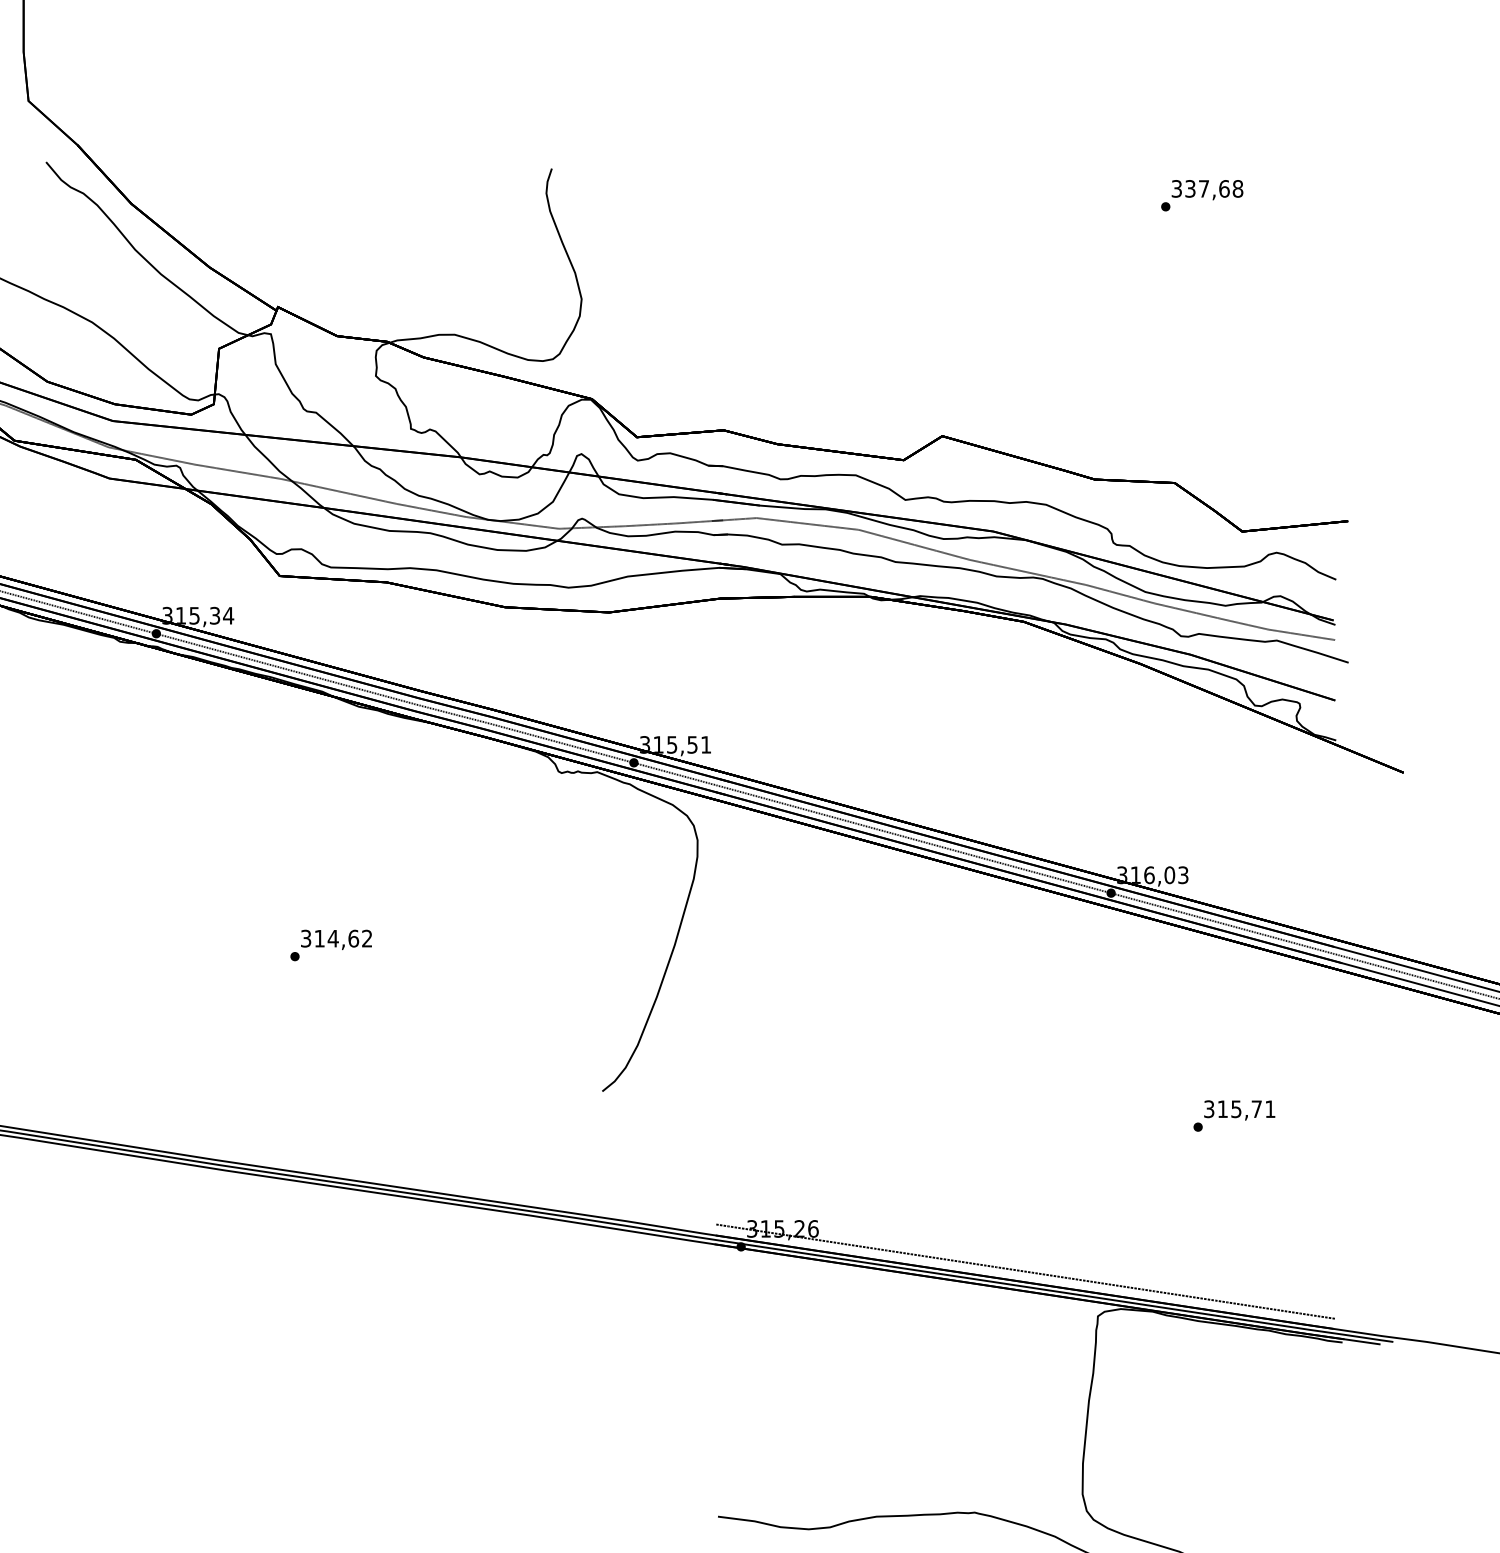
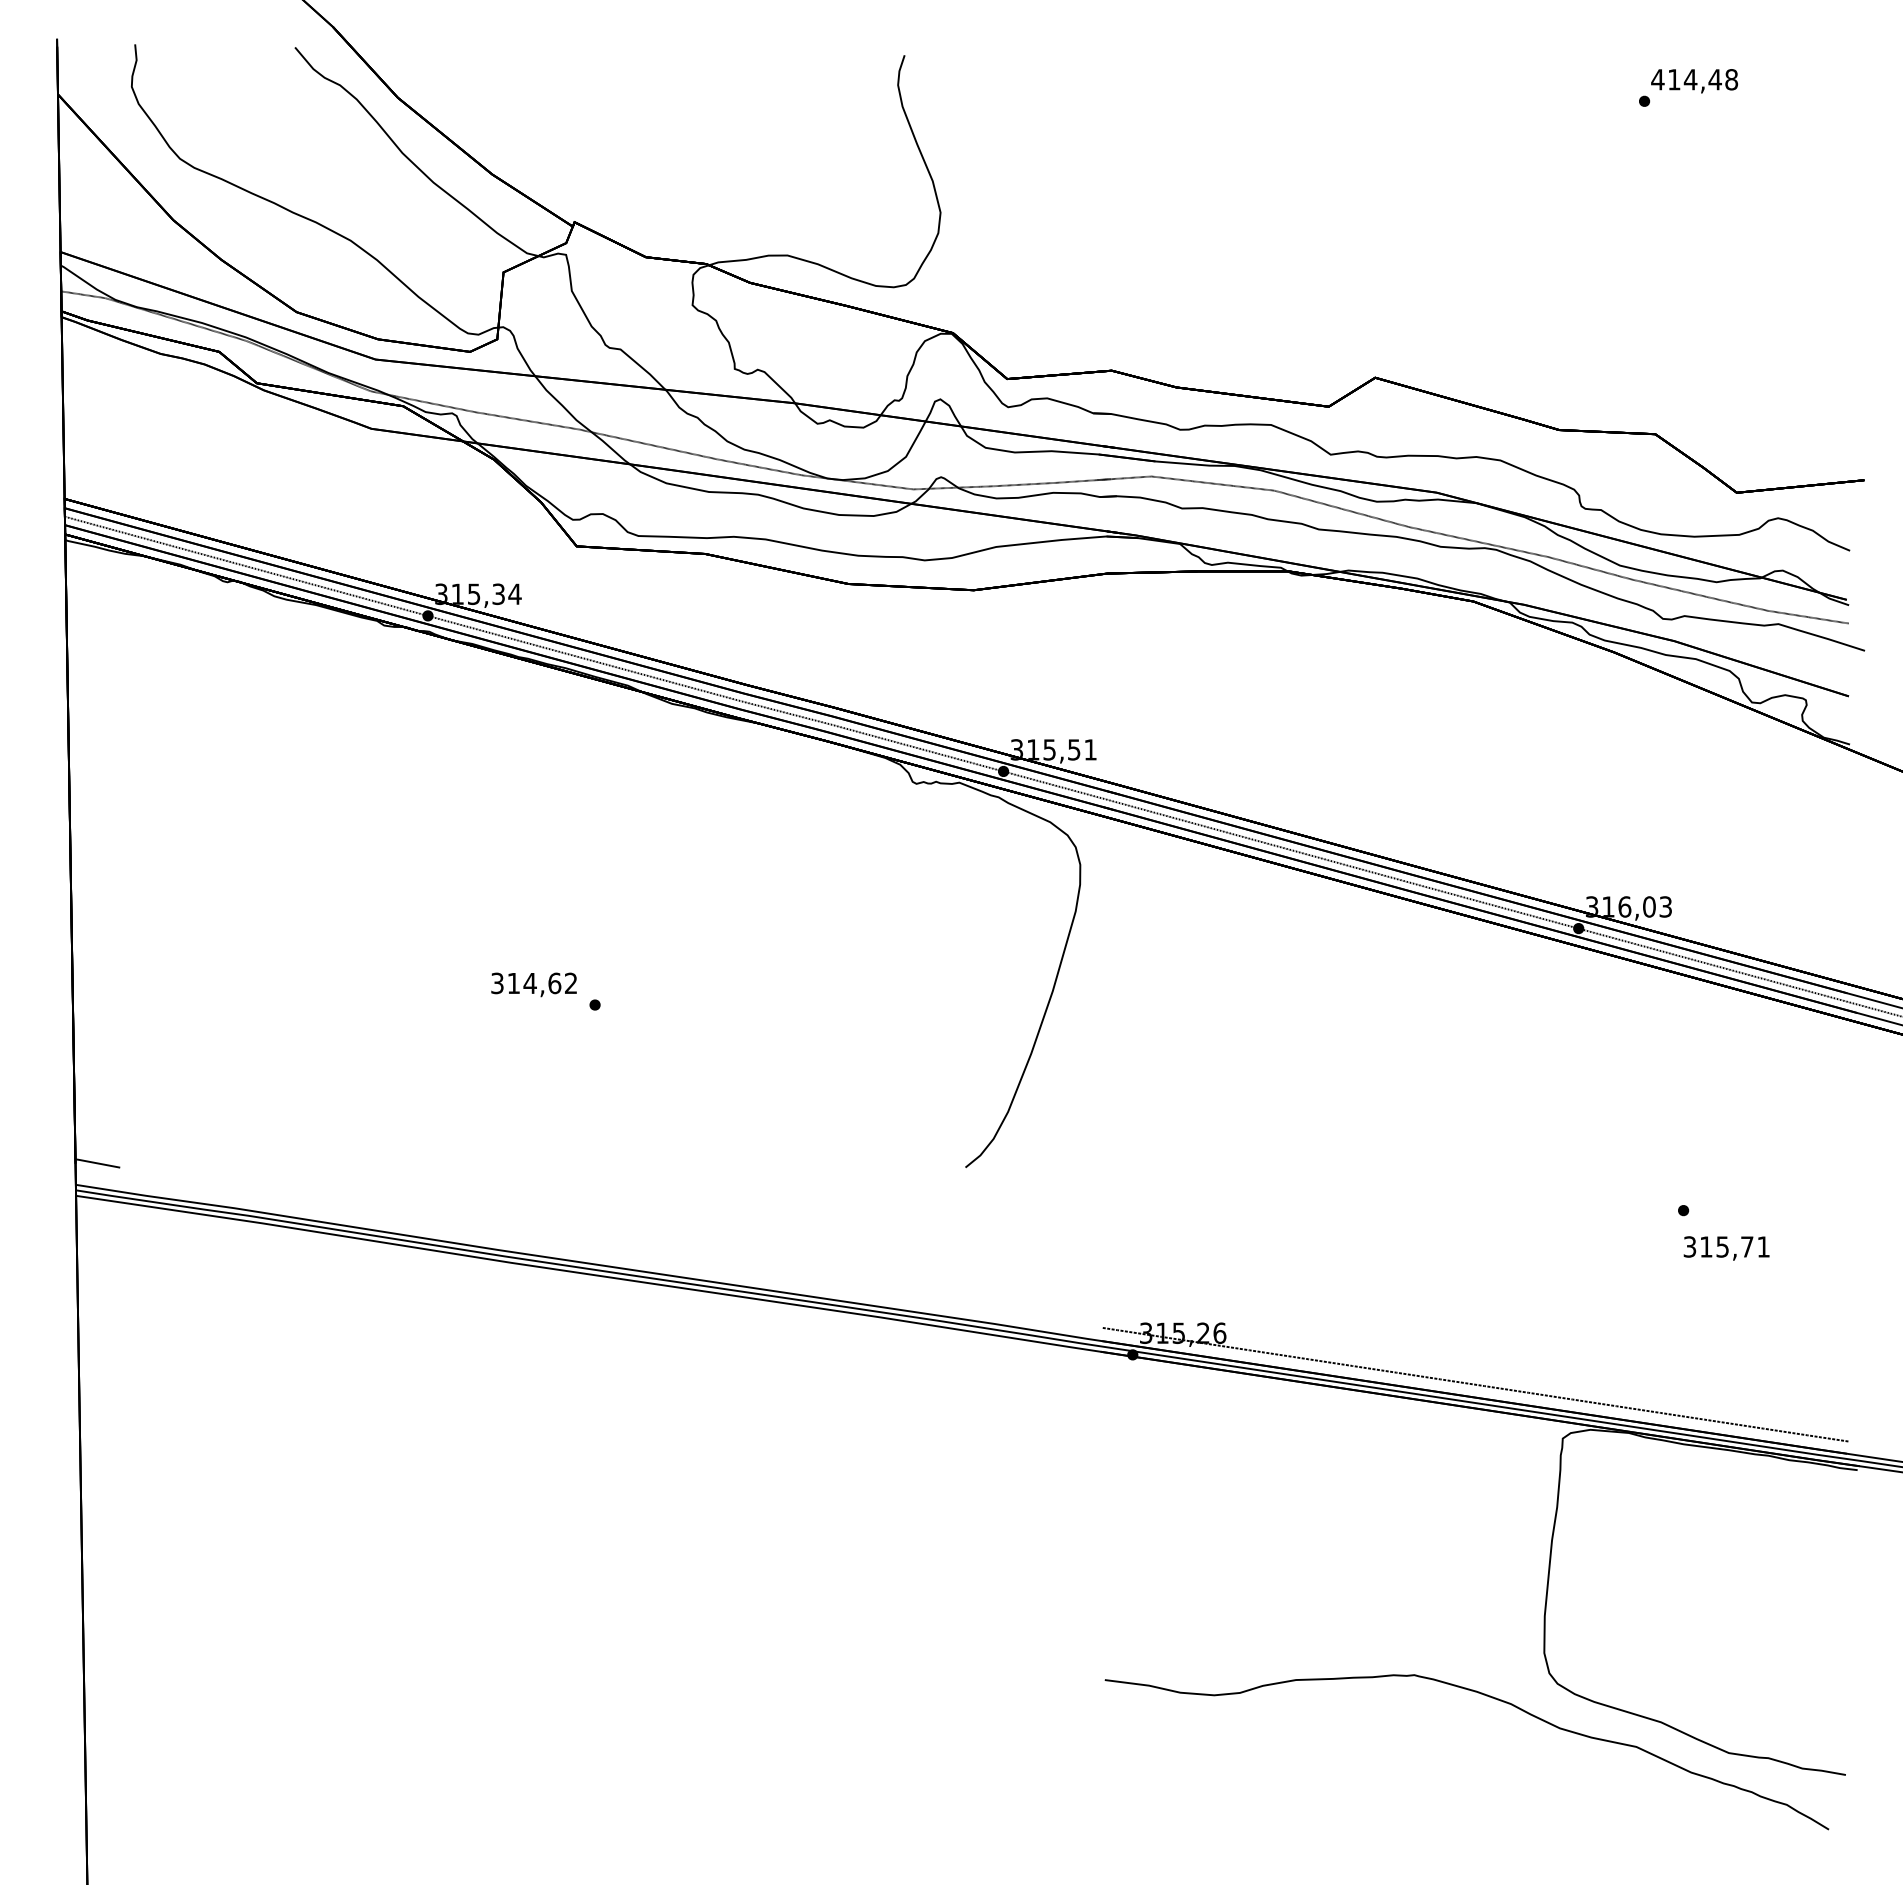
text: (1200, 188) -> (1686, 79), 337,68 -> 414,48
text: (336, 939) -> (533, 984), moved
text: (1239, 1110) -> (1726, 1248), moved

